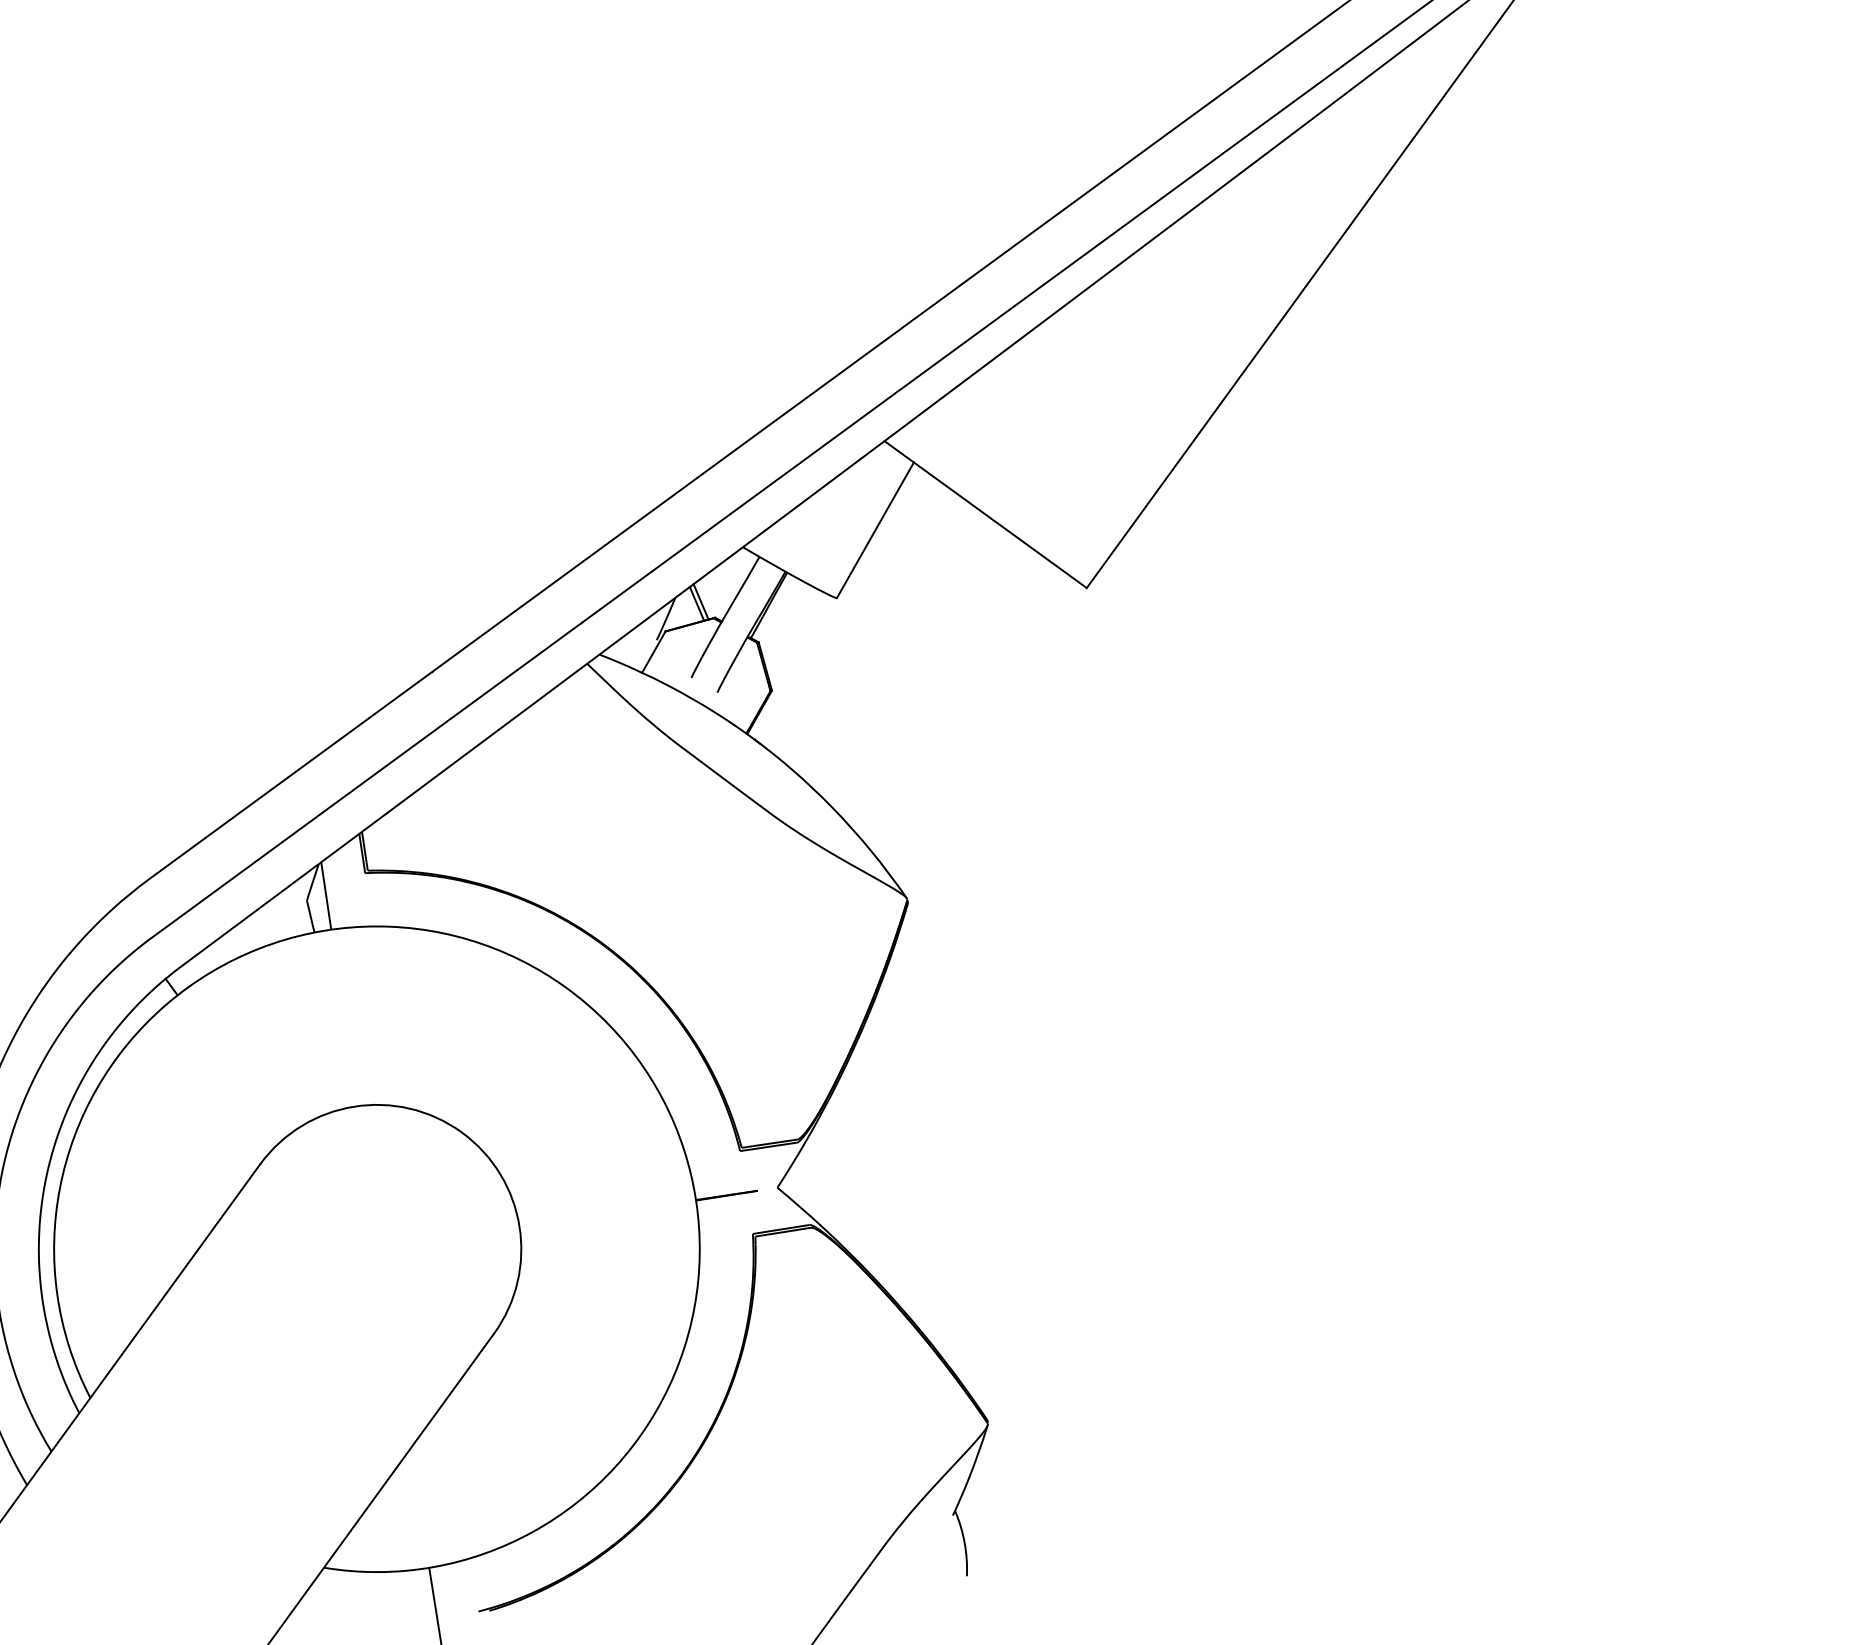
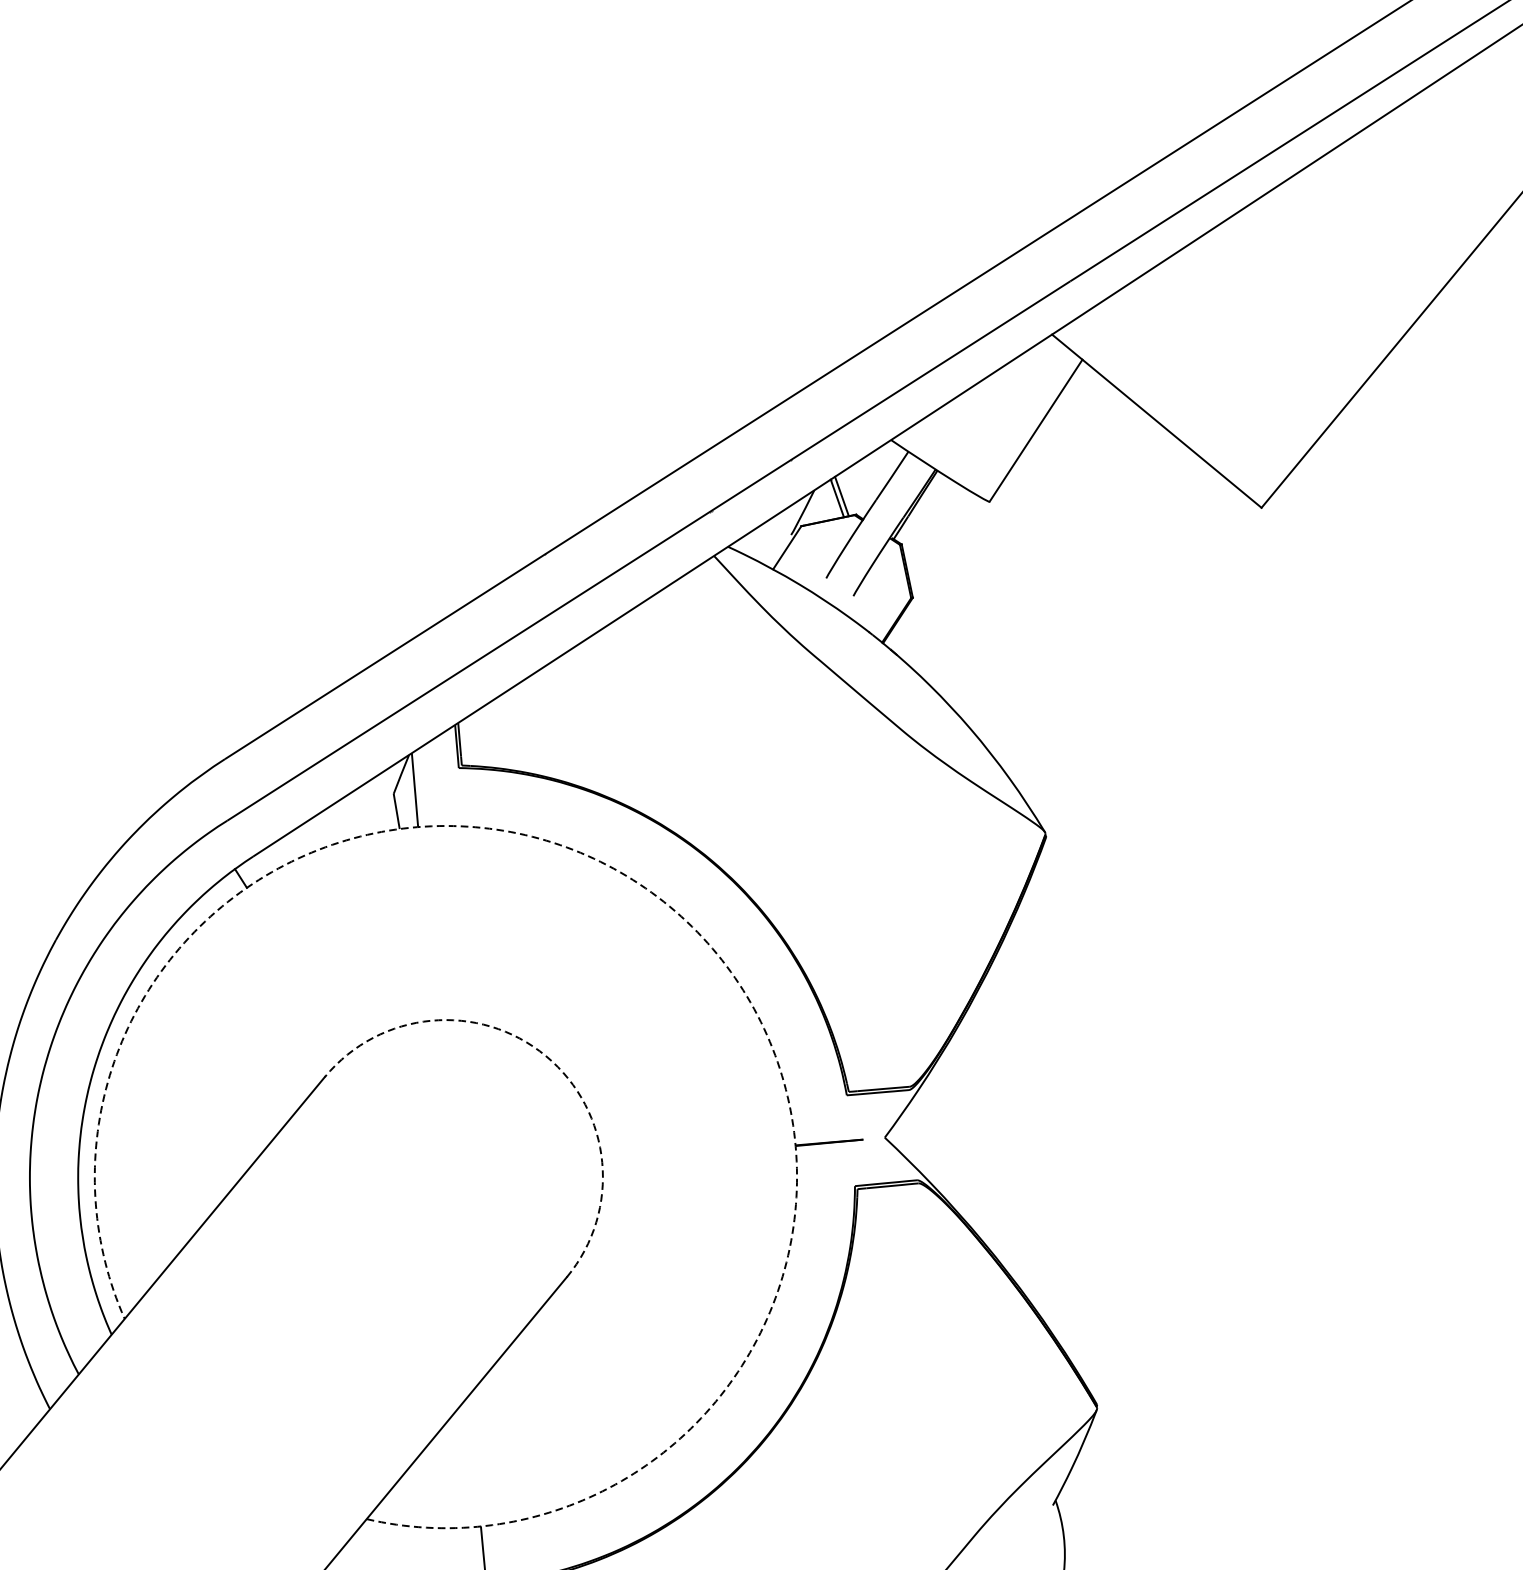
arc: (566, 988) -> (669, 906), solid -> dashed
arc: (461, 1132) -> (545, 1056), solid -> dashed

